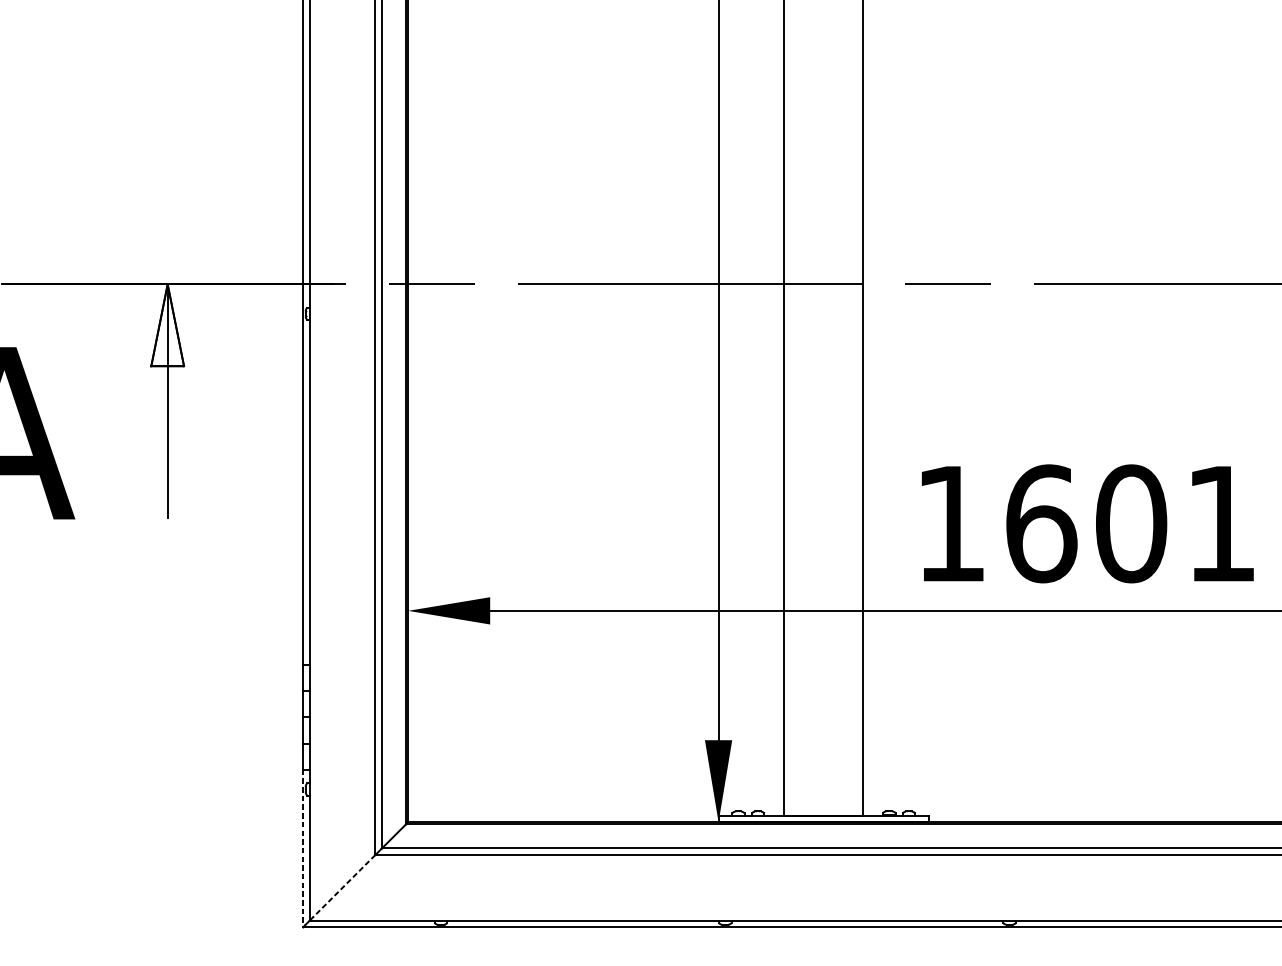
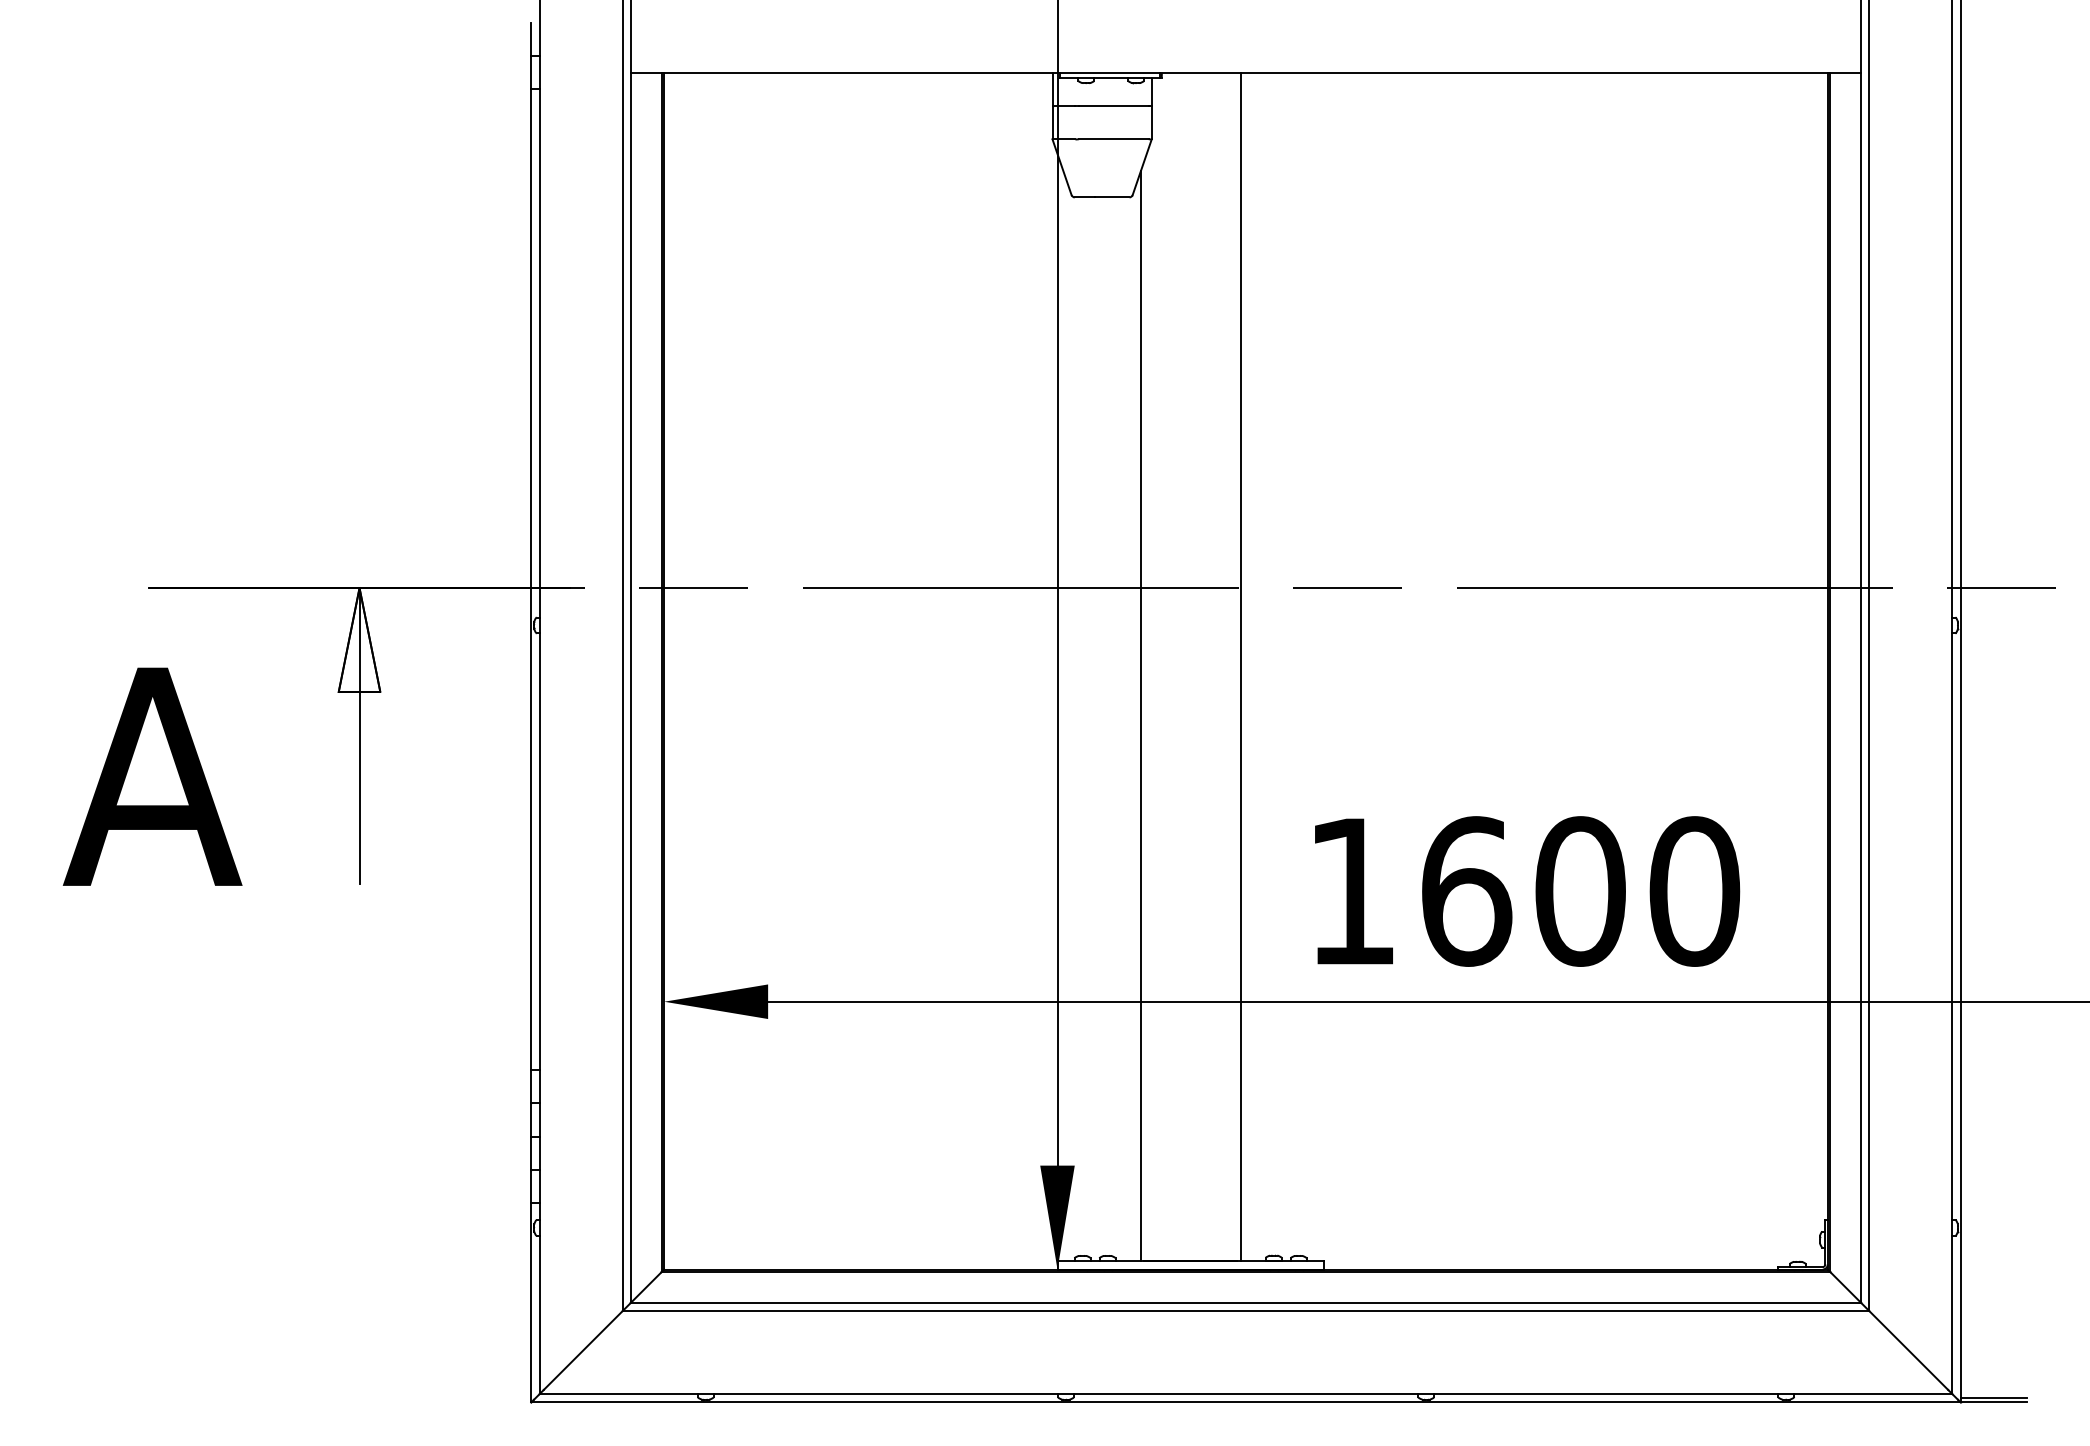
text: (1221, 523) -> (1694, 891), 1601 -> 1600
line: (303, 848) -> (531, 1302), dashed -> solid
line: (344, 886) -> (583, 1350), dashed -> solid

